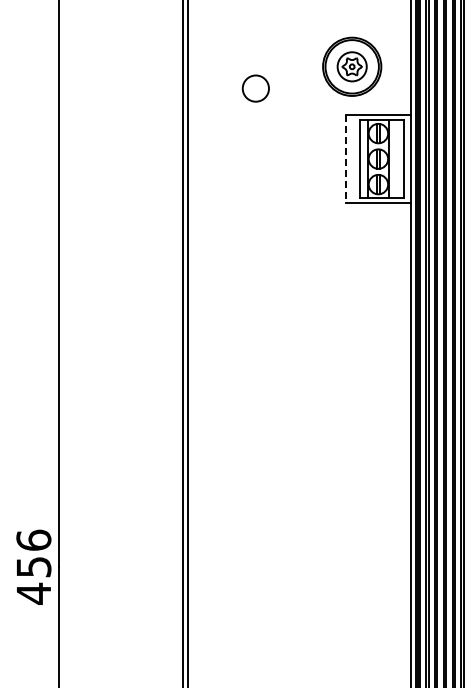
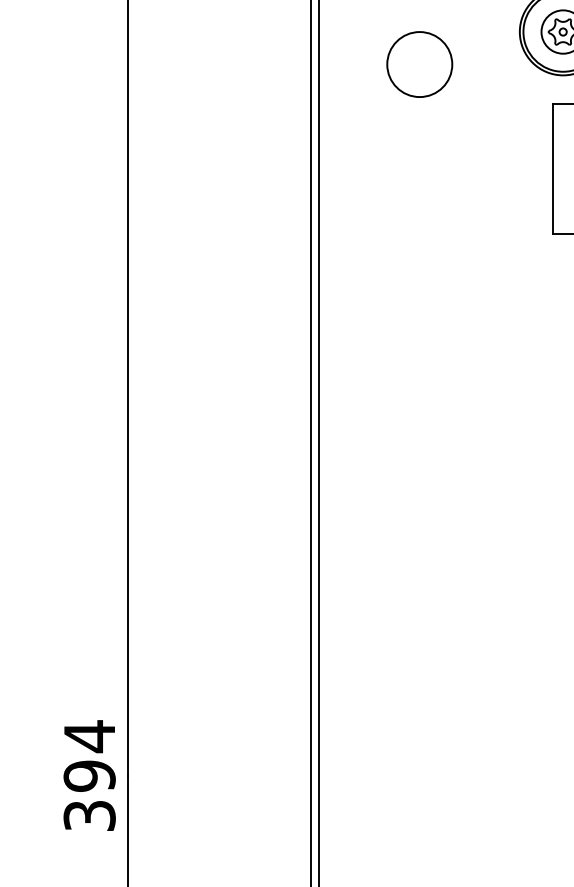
circle: (255, 88) -> (419, 64), size x1.67
line: (345, 159) -> (553, 169), dashed -> solid
text: (33, 566) -> (89, 775), 456 -> 394

